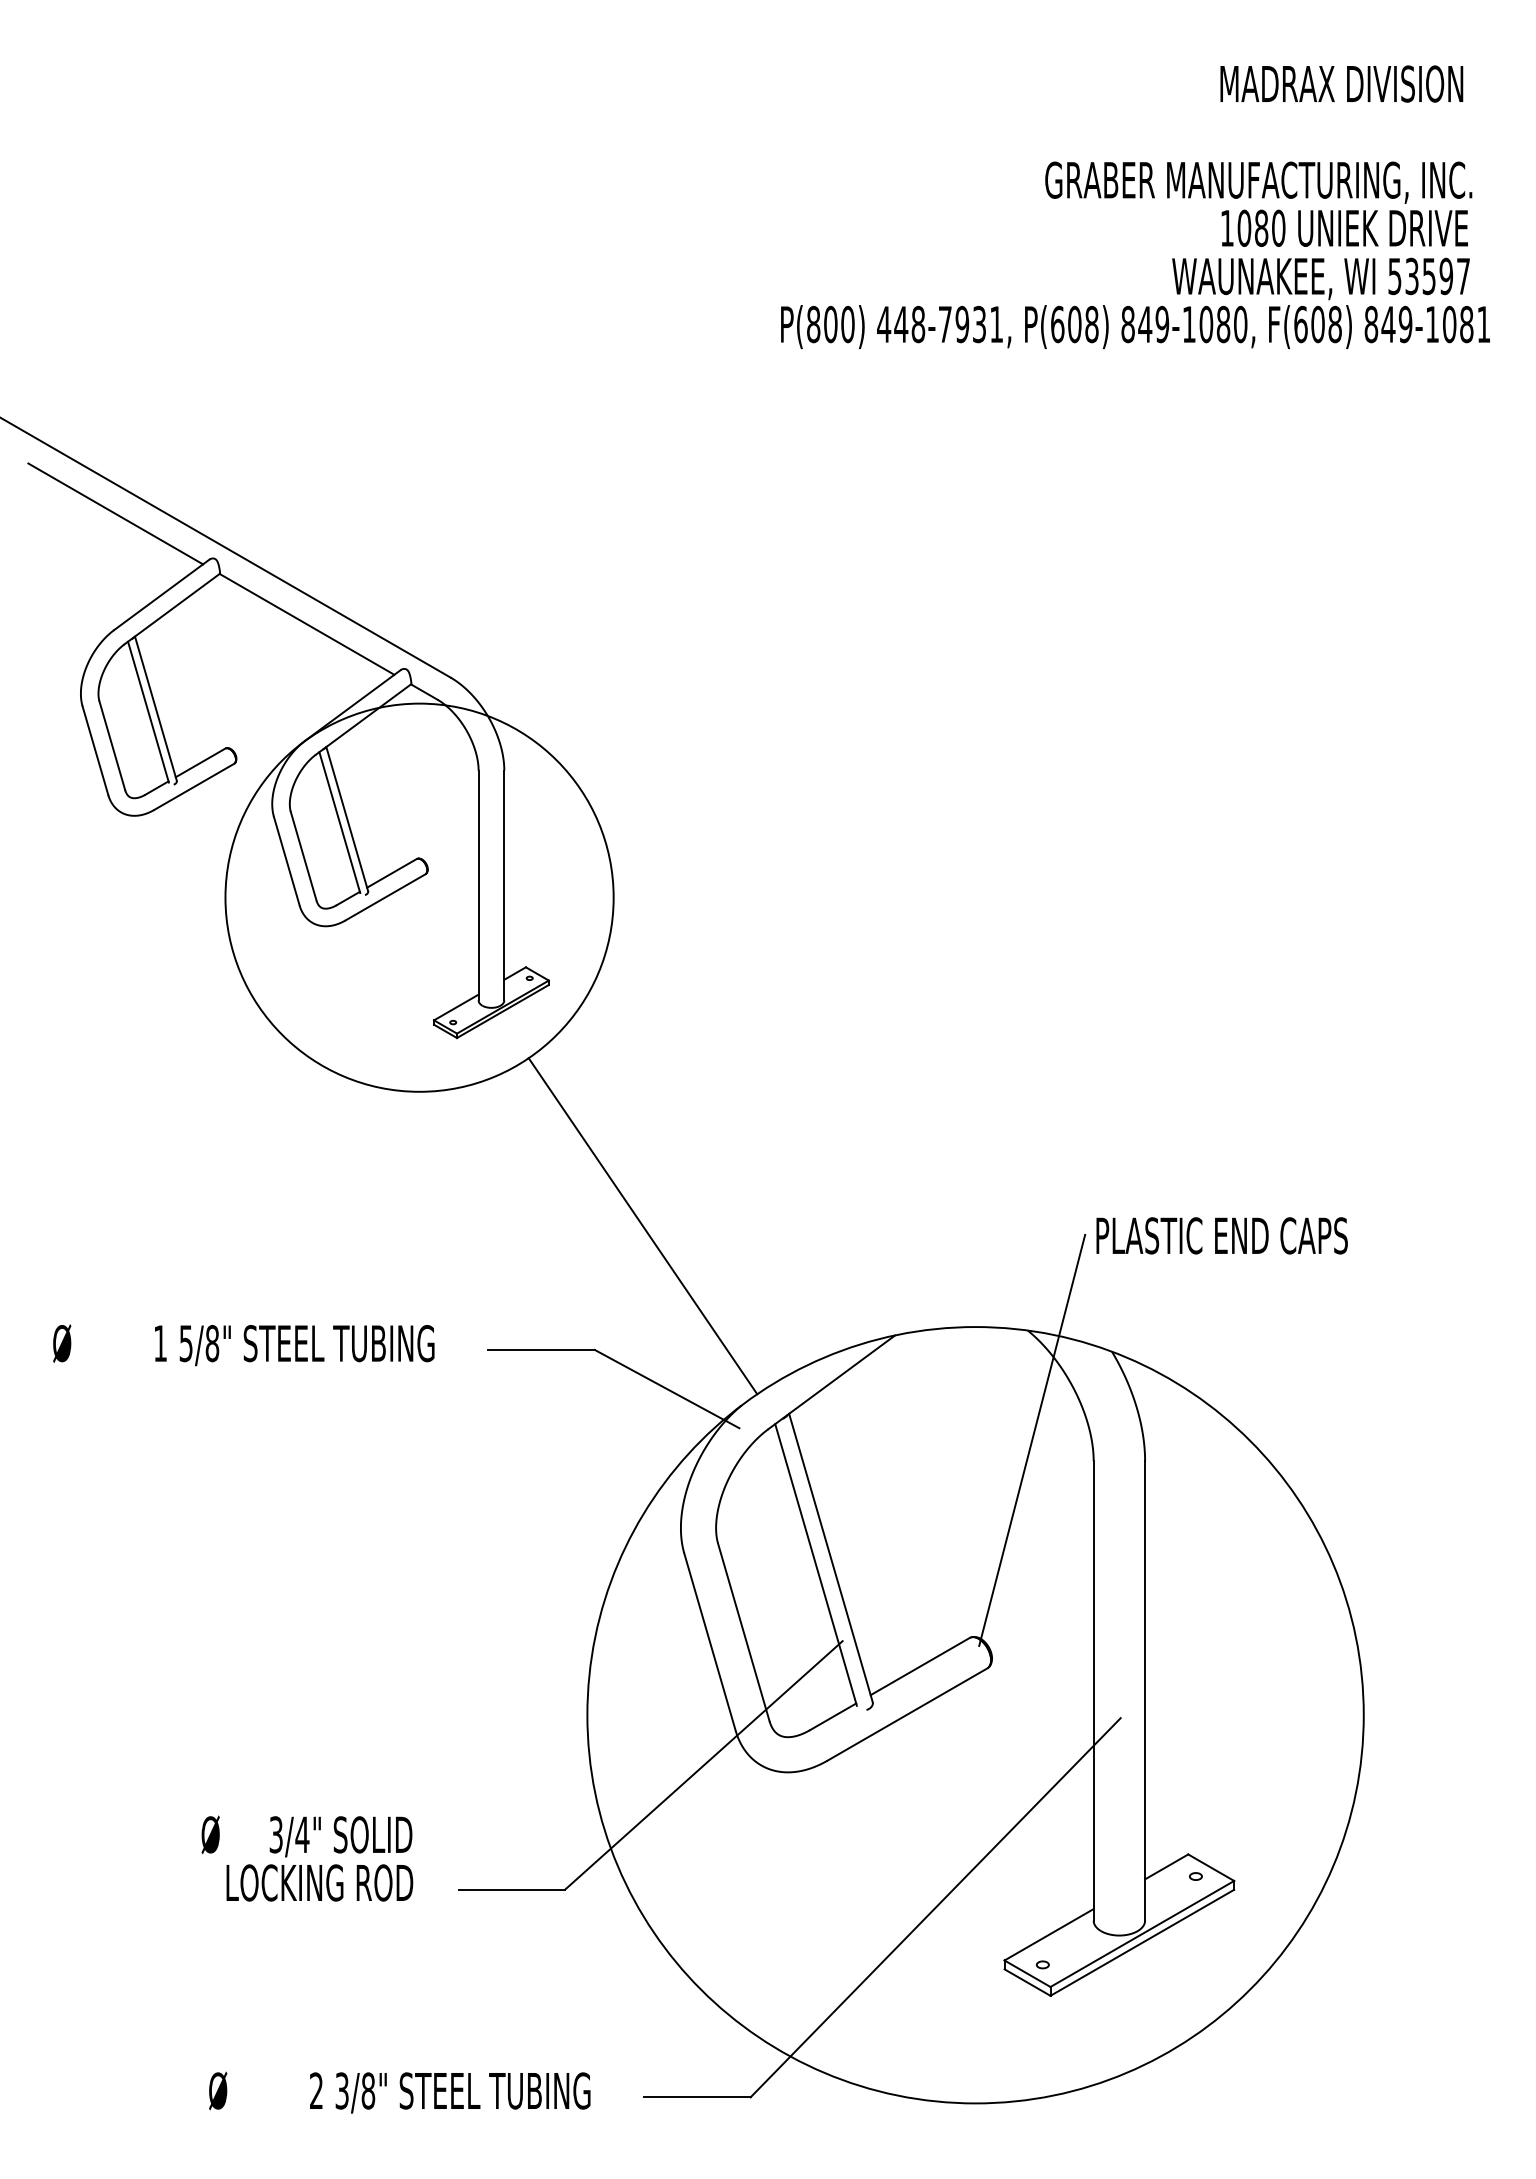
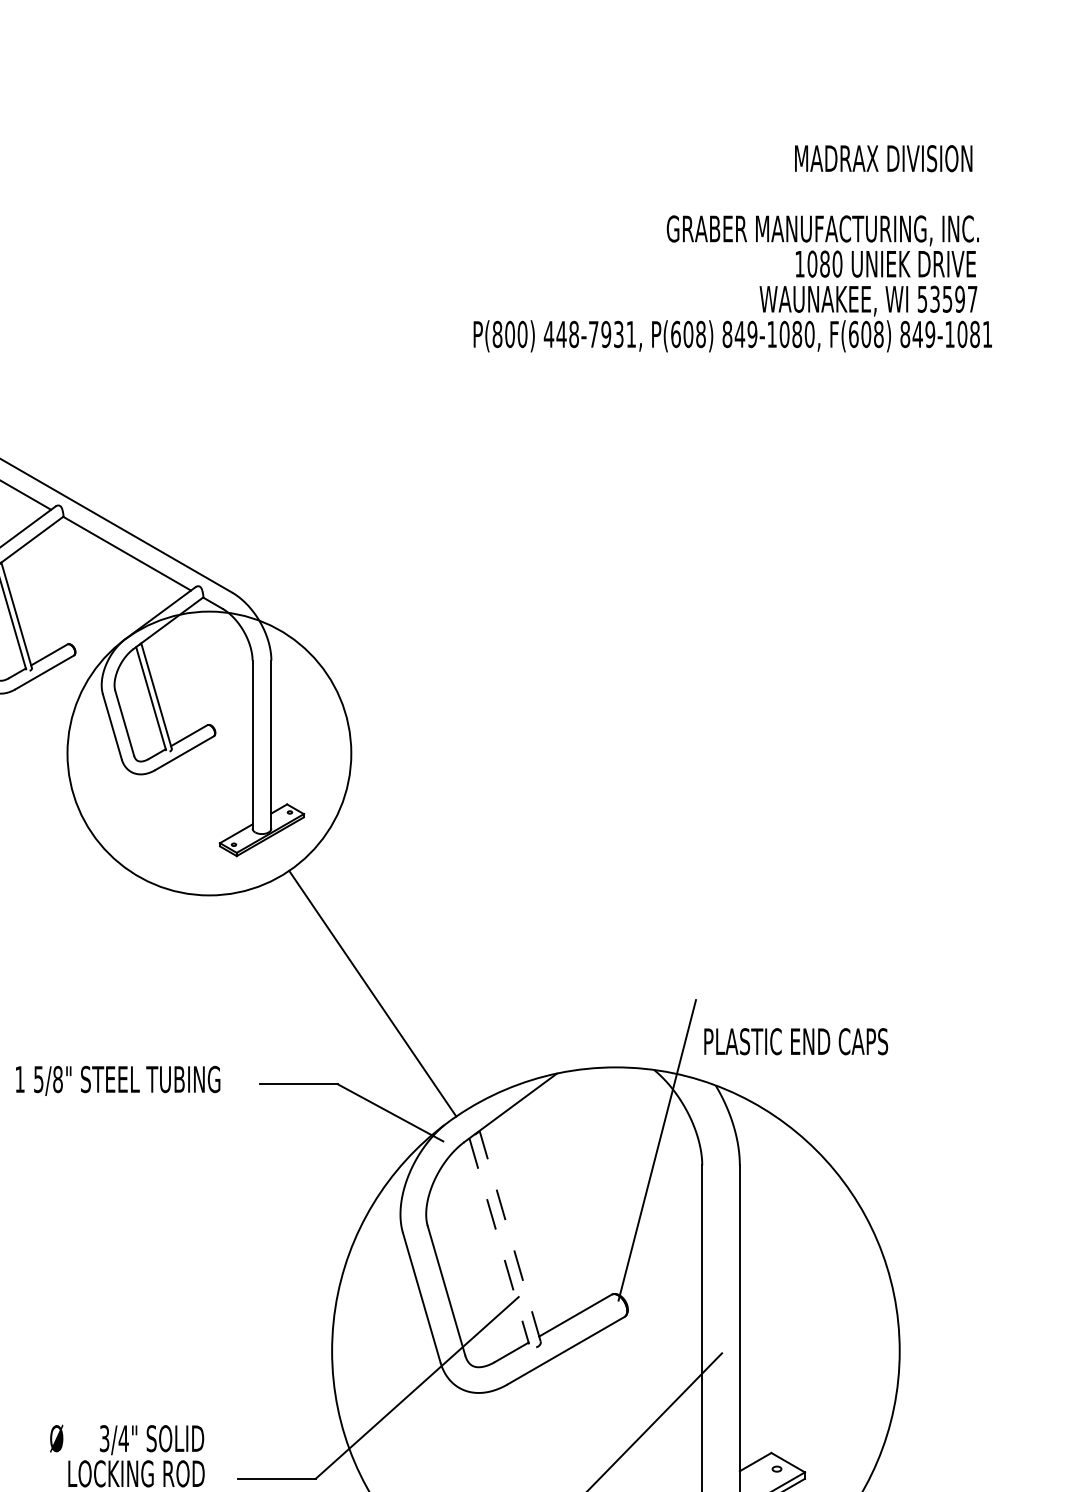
text: (1221, 1235) -> (795, 1041), moved
line: (830, 1557) -> (509, 1235), solid -> dashed
line: (816, 1564) -> (499, 1241), solid -> dashed

